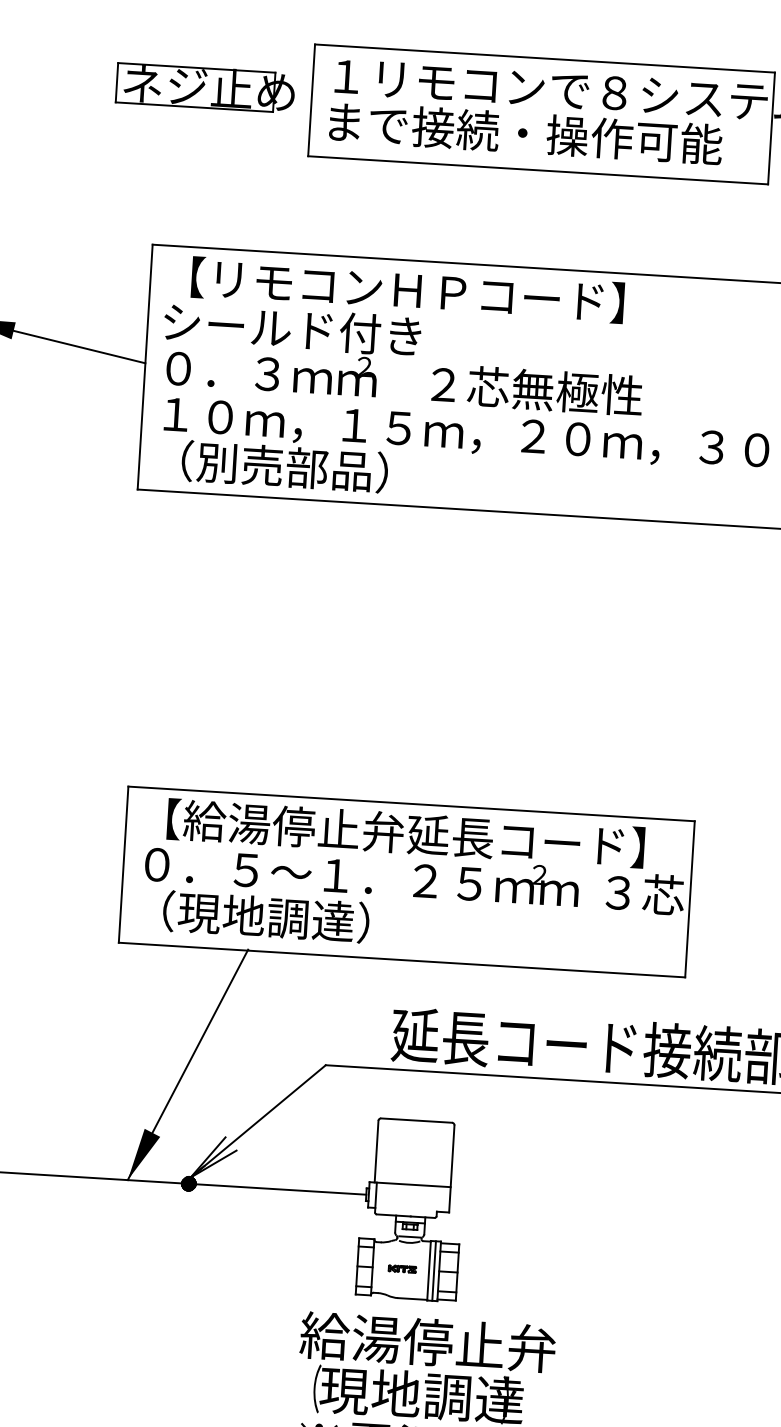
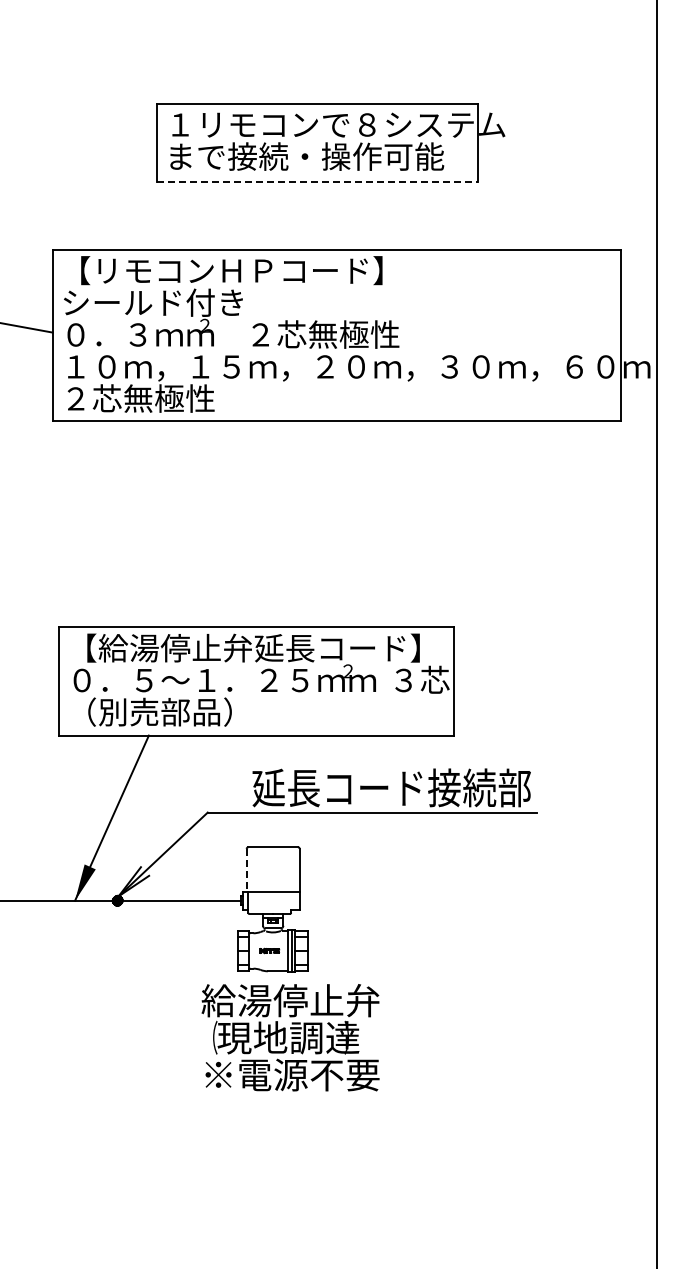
part: (205, 87) -> (82, 138), removed
line: (538, 169) -> (317, 181), solid -> dashed
text: (274, 466) -> (146, 398), （別売部品） -> ２芯無極性
text: (265, 916) -> (159, 711), （現地調達） -> （別売部品）
line: (376, 1151) -> (246, 870), solid -> dashed

